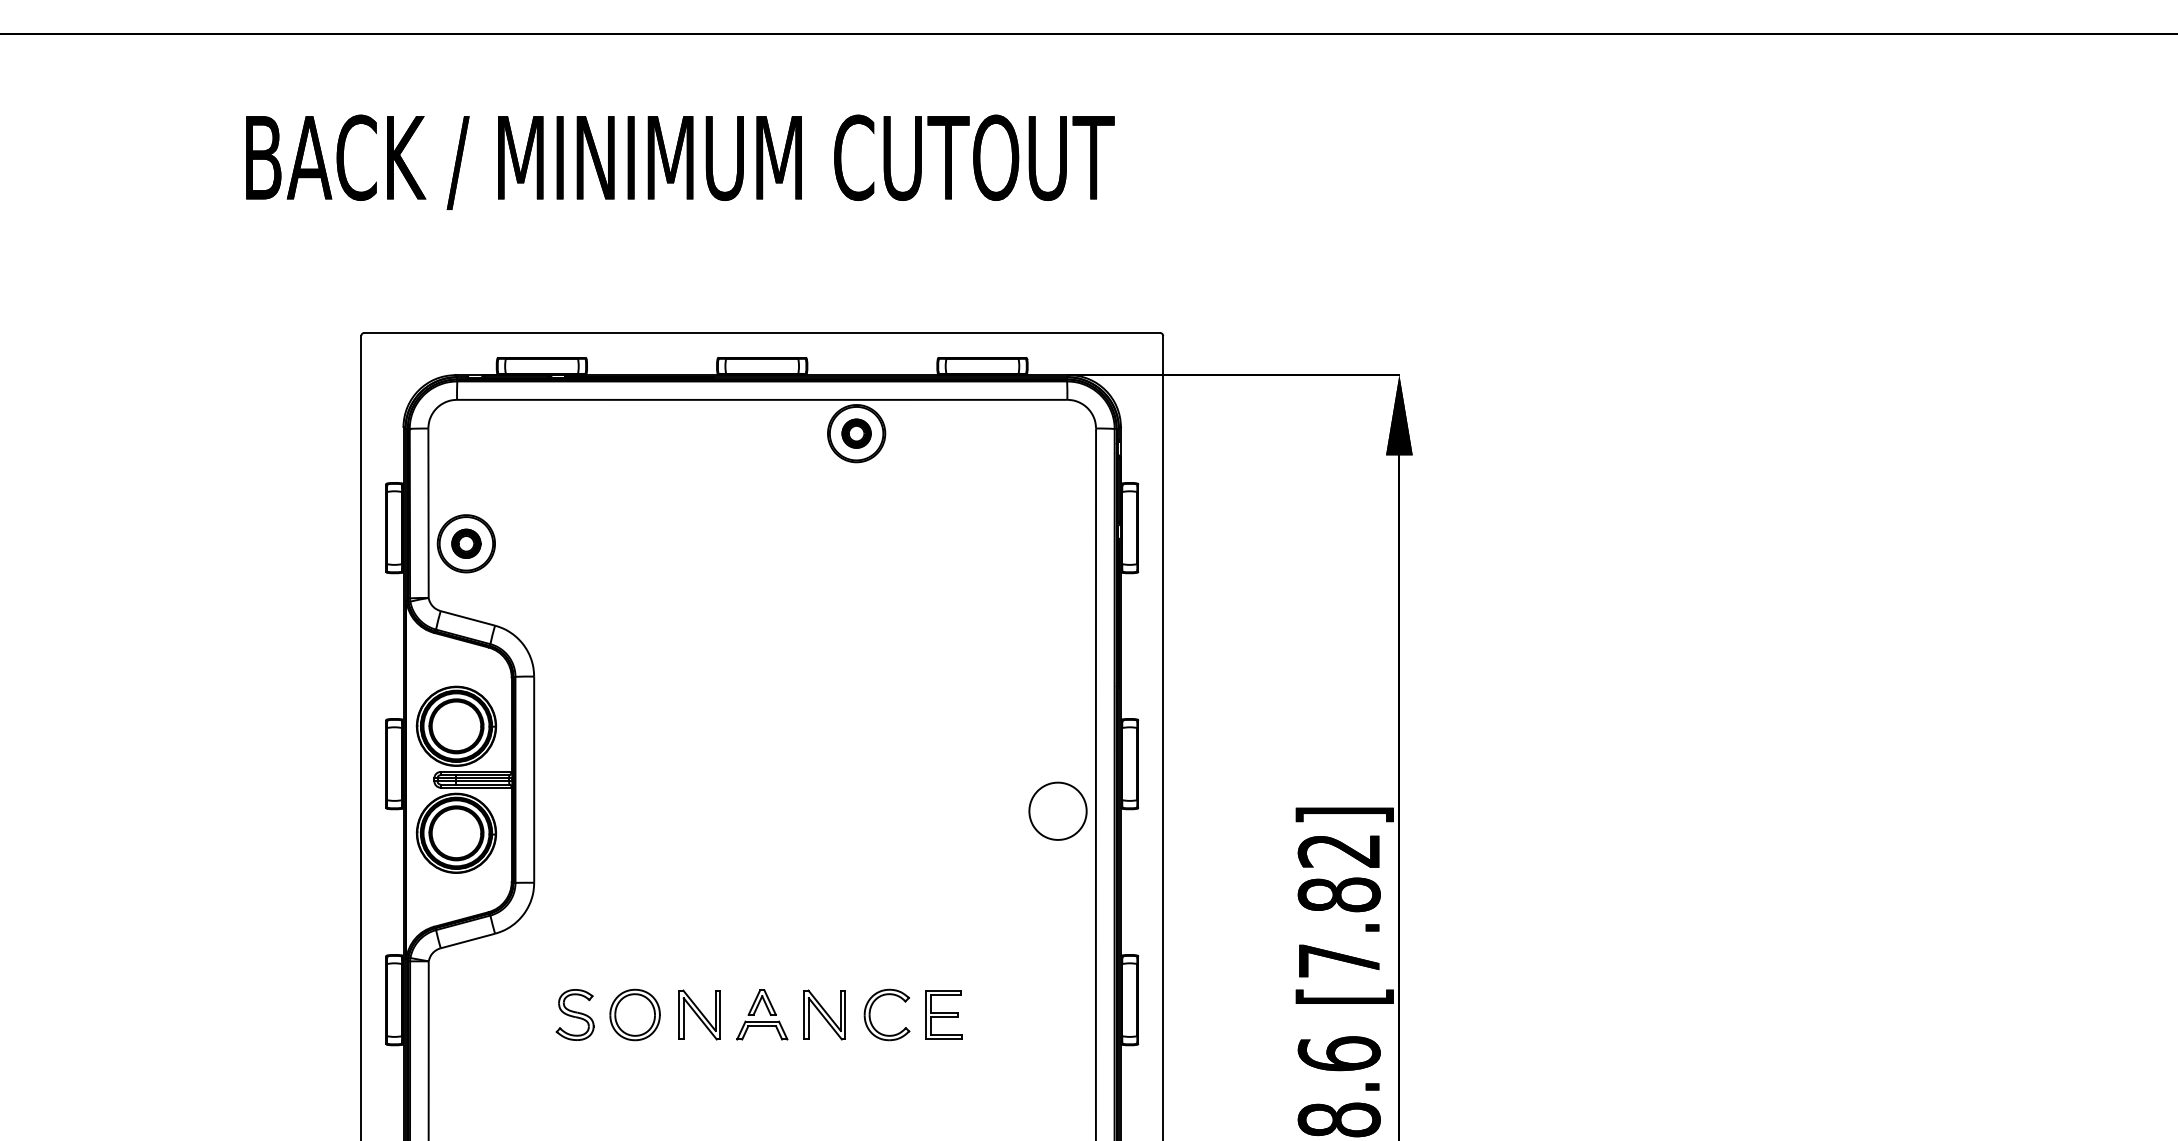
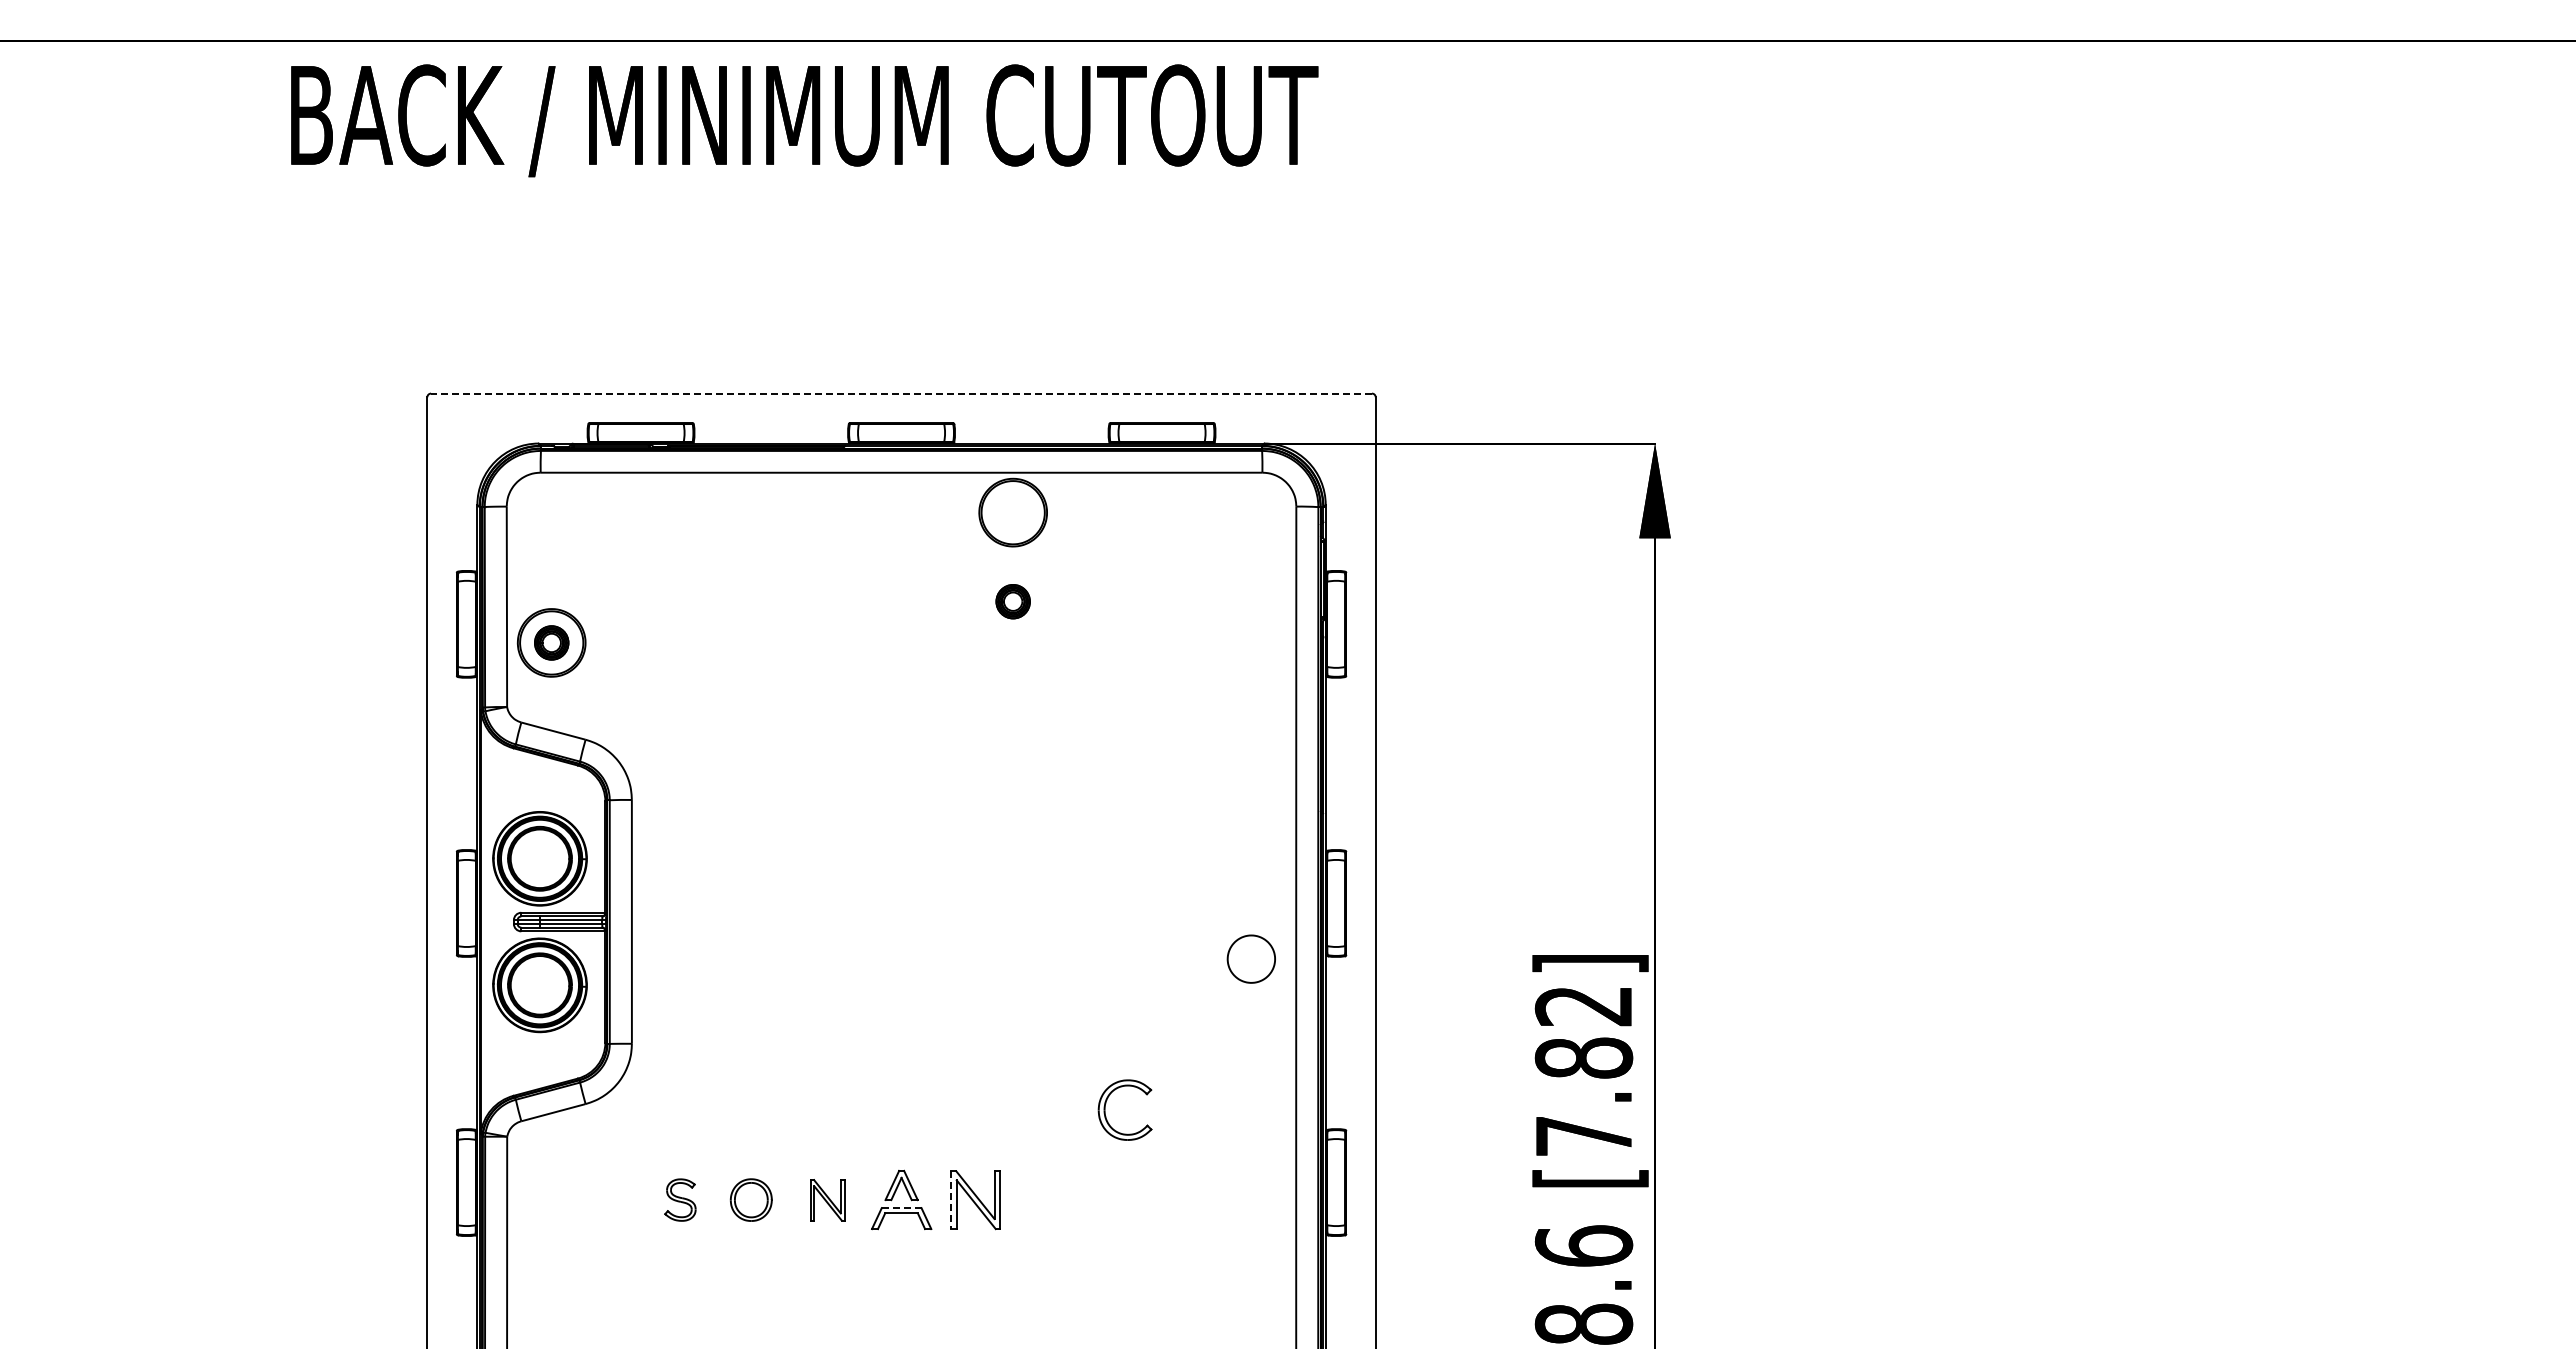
text: (680, 162) -> (804, 120), moved
line: (762, 332) -> (901, 393), solid -> dashed
part: (856, 433) -> (1012, 601), moved
part: (1058, 810) -> (1251, 958), size x0.7
part: (871, 1009) -> (1106, 1103), moved
part: (575, 1014) -> (680, 1199), size x0.7
part: (635, 1014) -> (751, 1199), size x0.7
part: (943, 1014) -> (1115, 1199), removed
part: (699, 1015) -> (827, 1200), size x0.7
line: (804, 1015) -> (951, 1200), solid -> dashed
line: (762, 1022) -> (901, 1208), solid -> dashed

